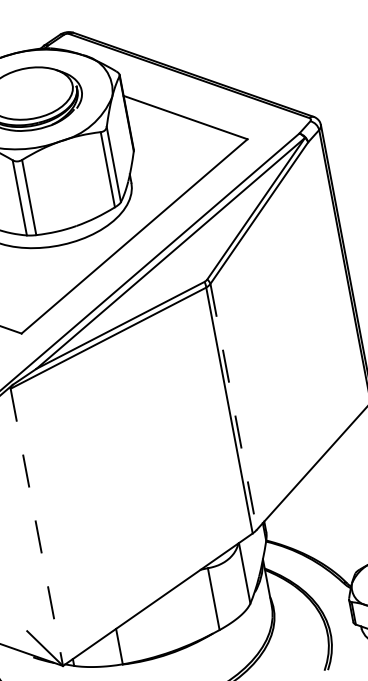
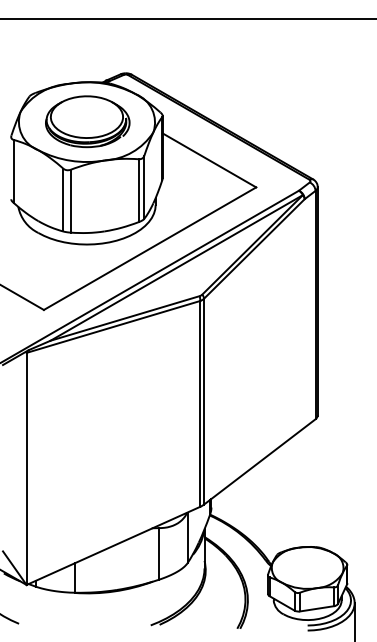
line: (234, 406) -> (204, 401), dashed -> solid
line: (36, 528) -> (26, 469), dashed -> solid

